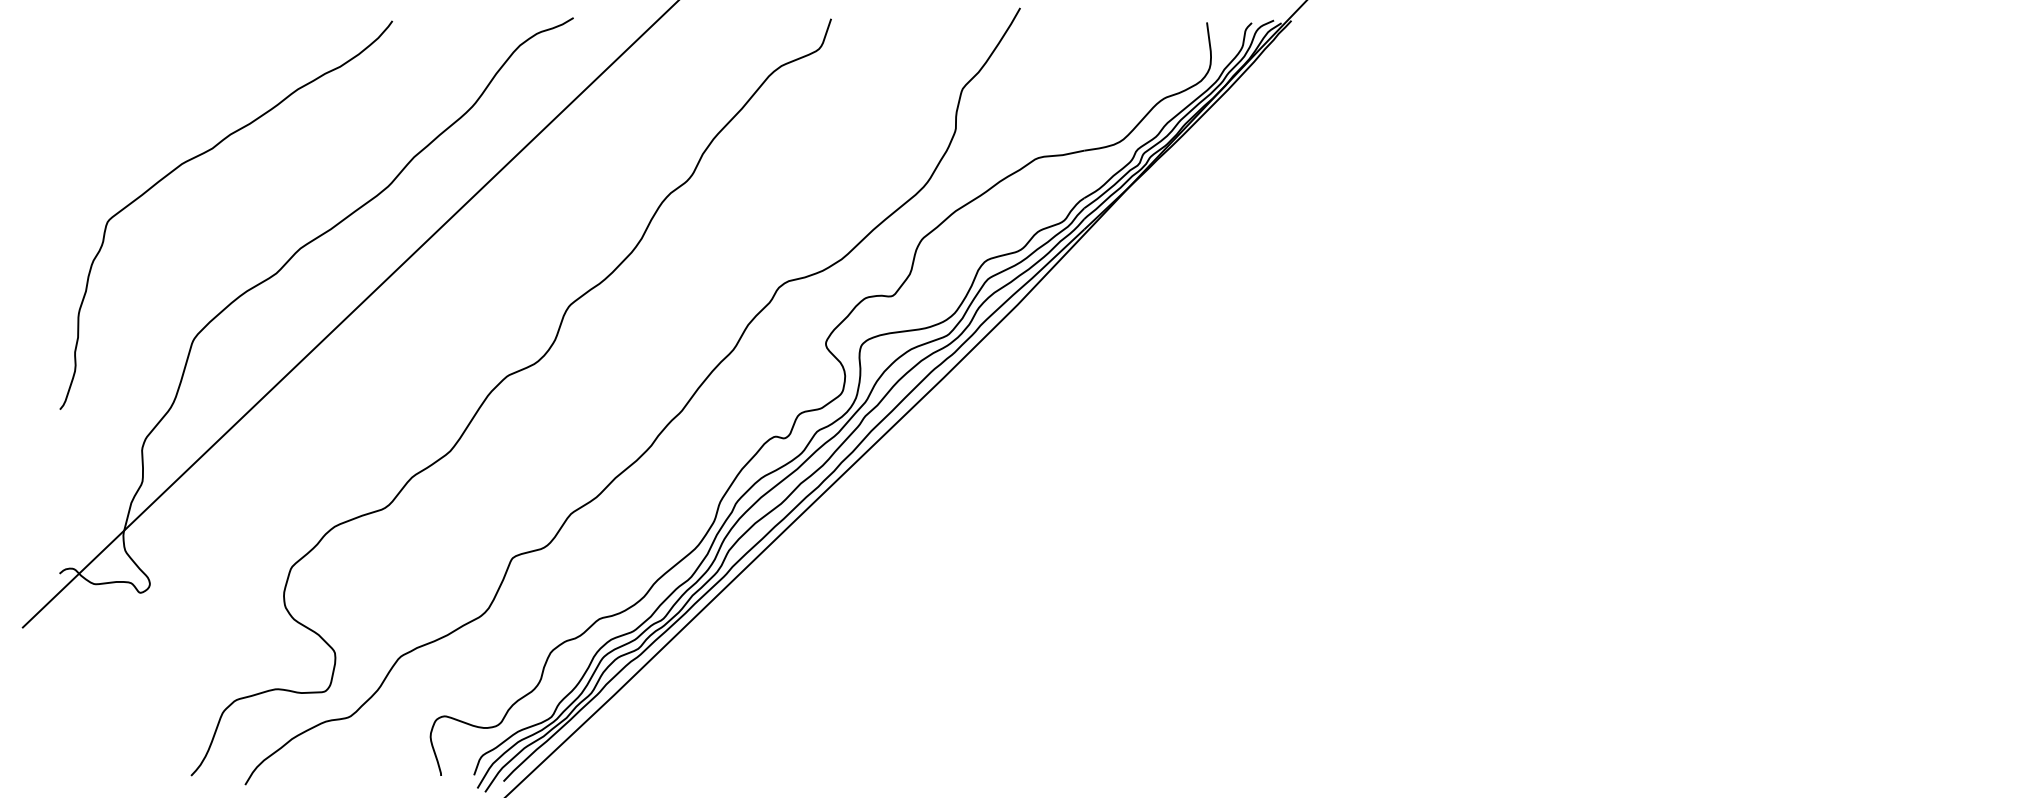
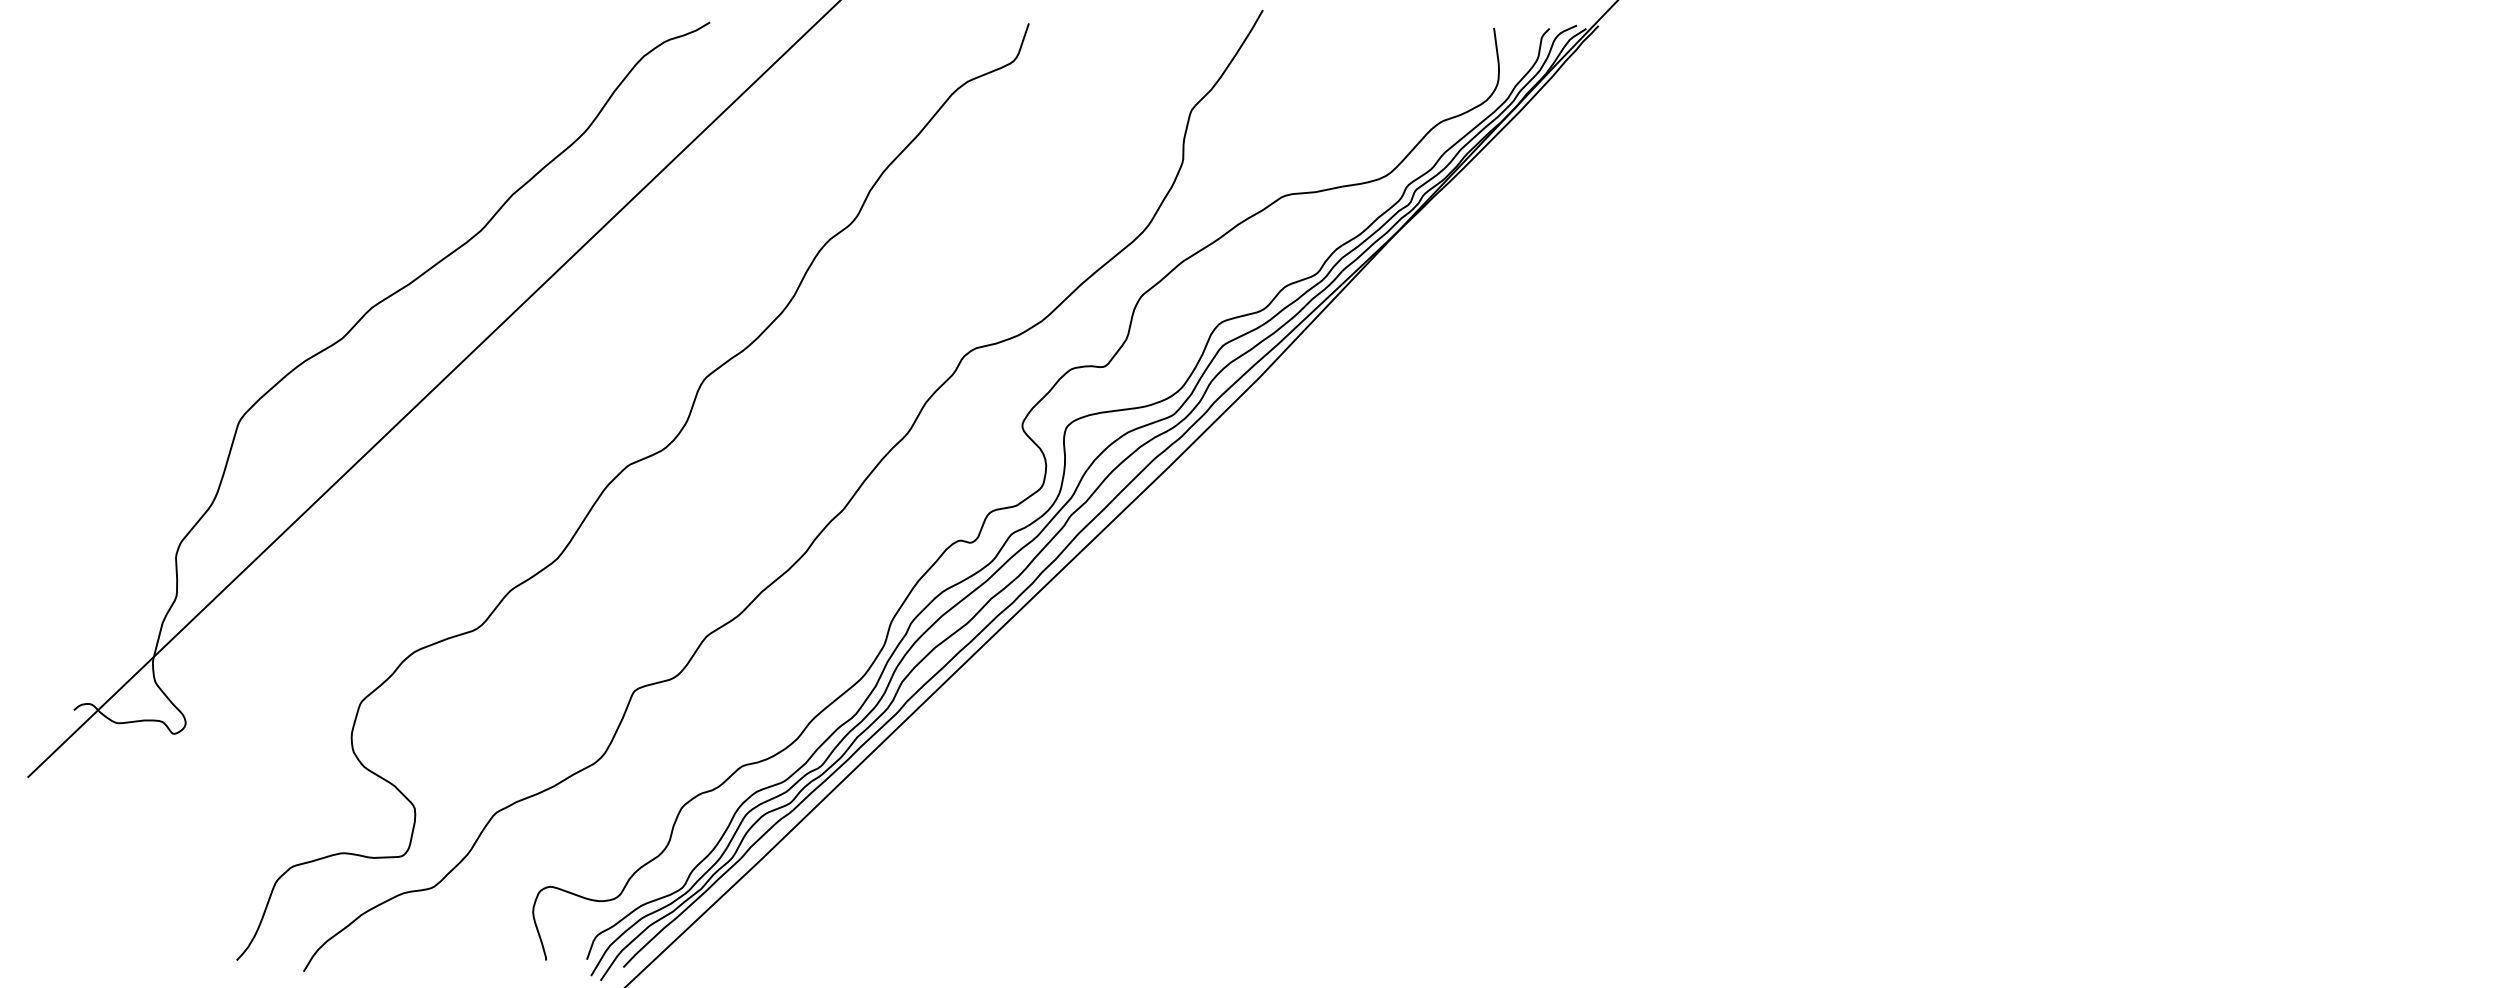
curve: (197, 157) -> (244, 195), removed

